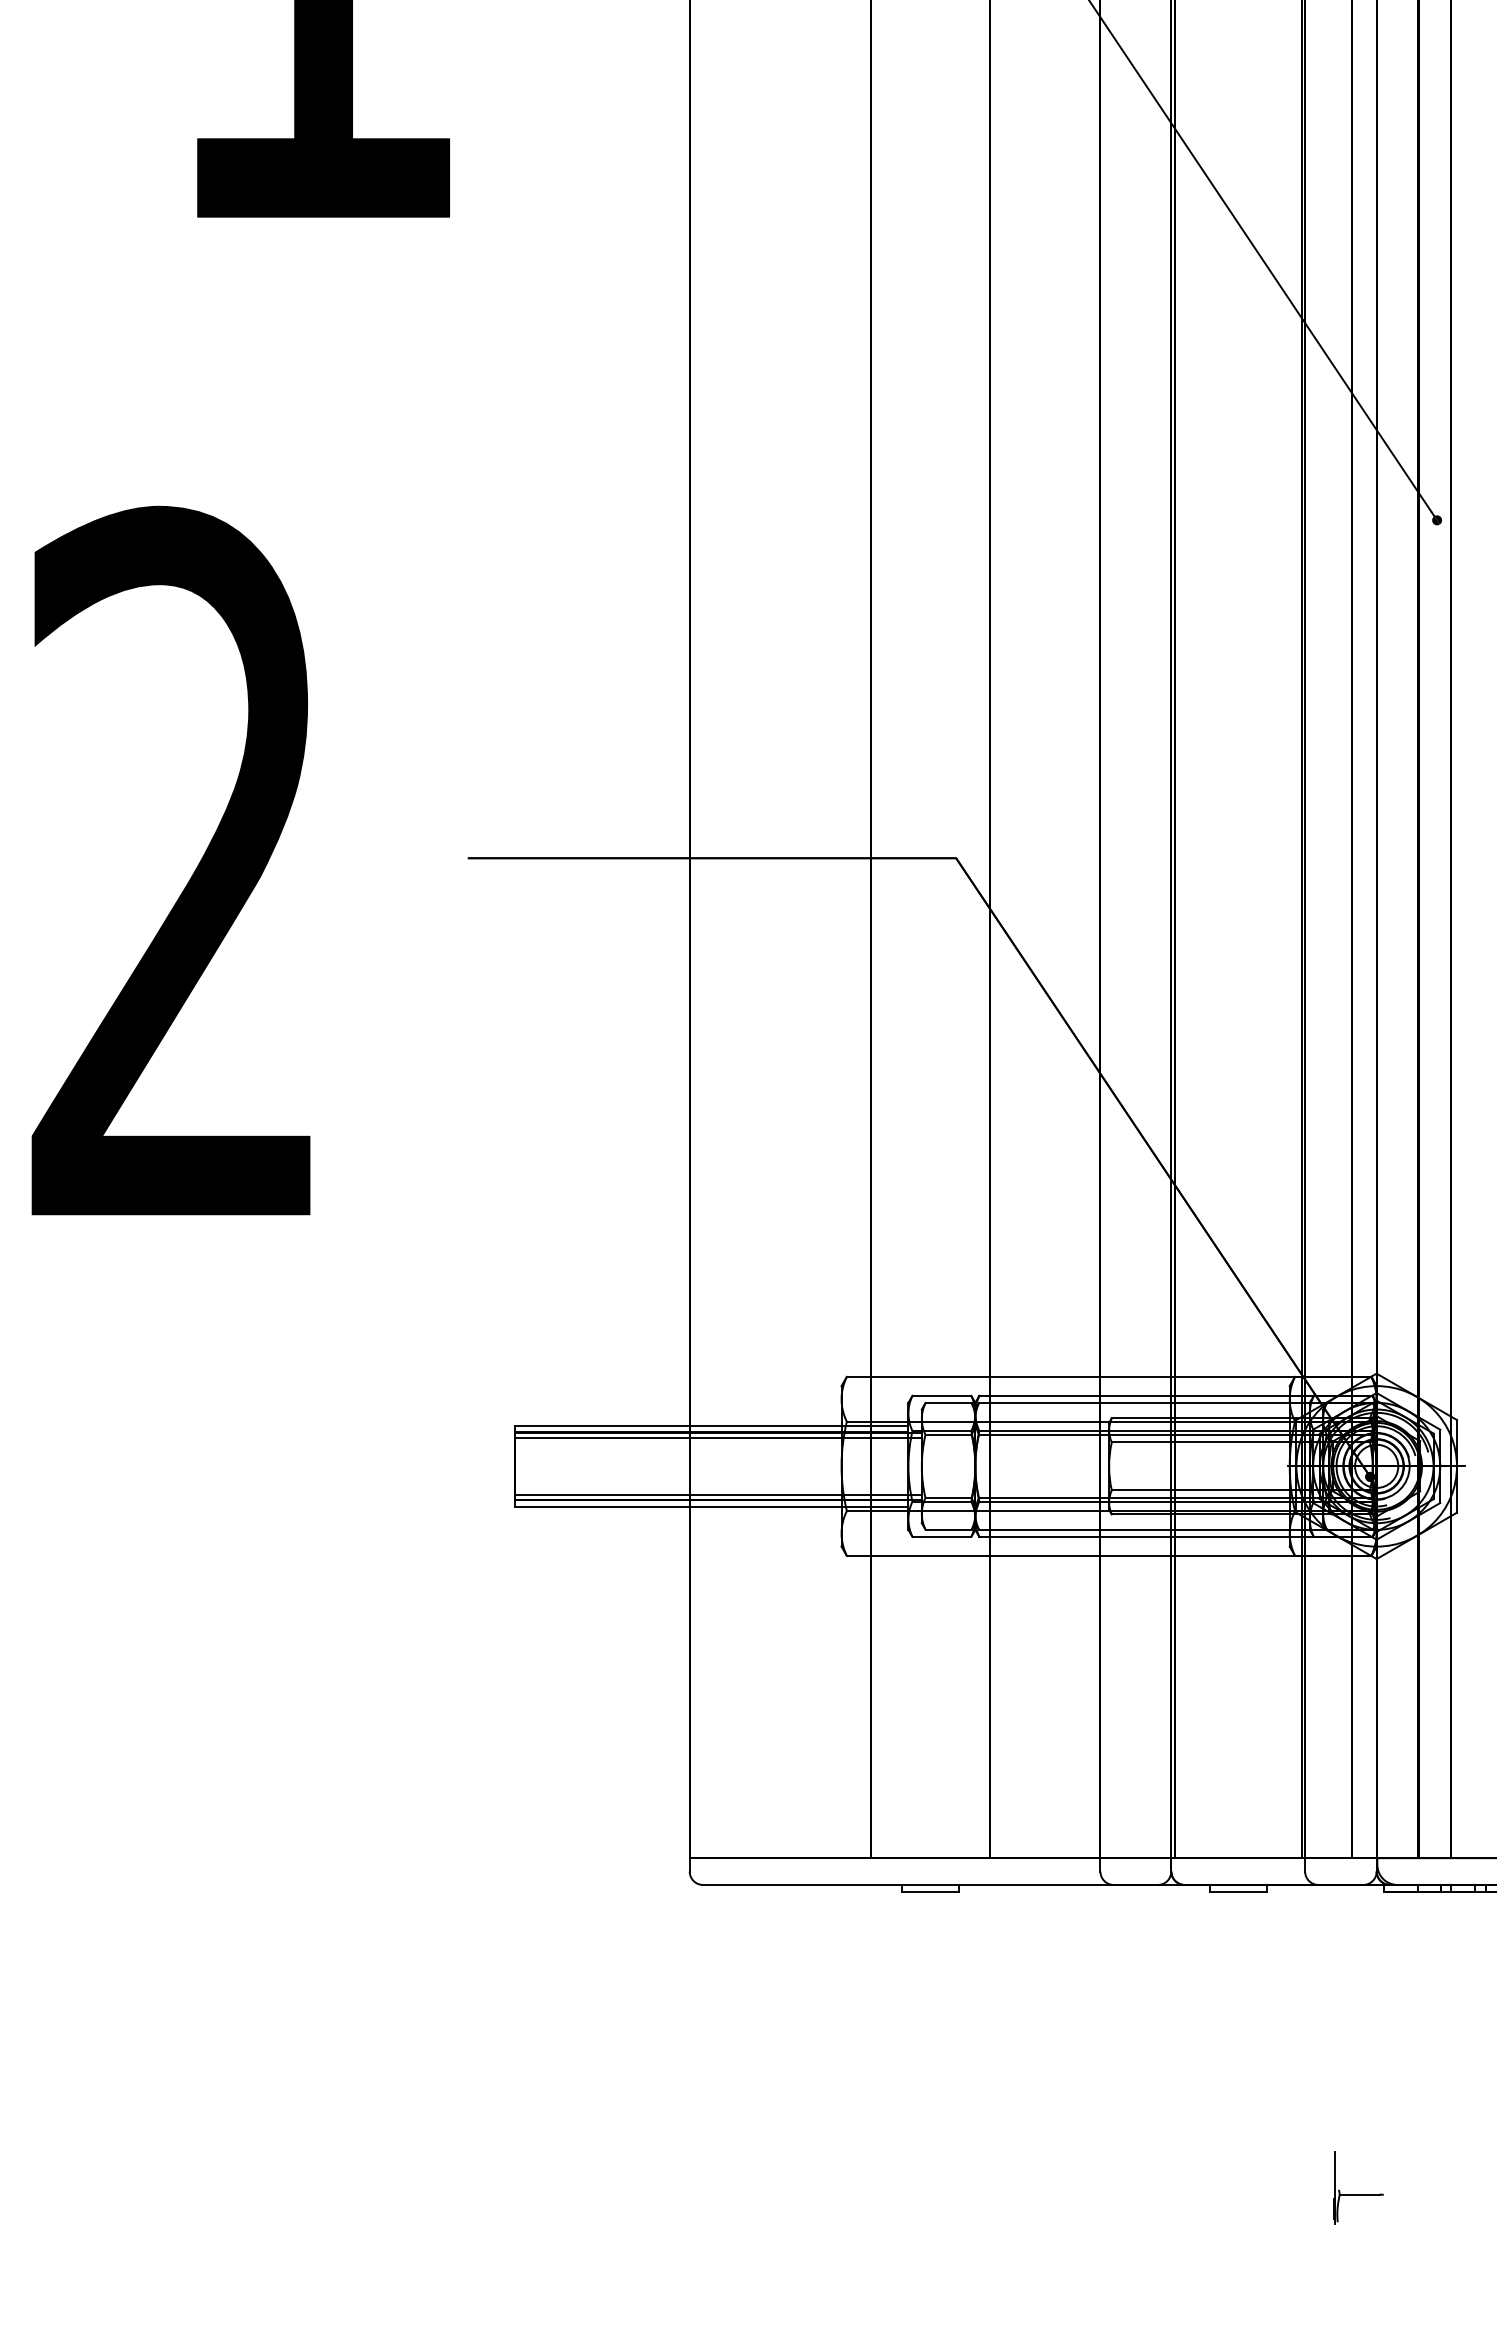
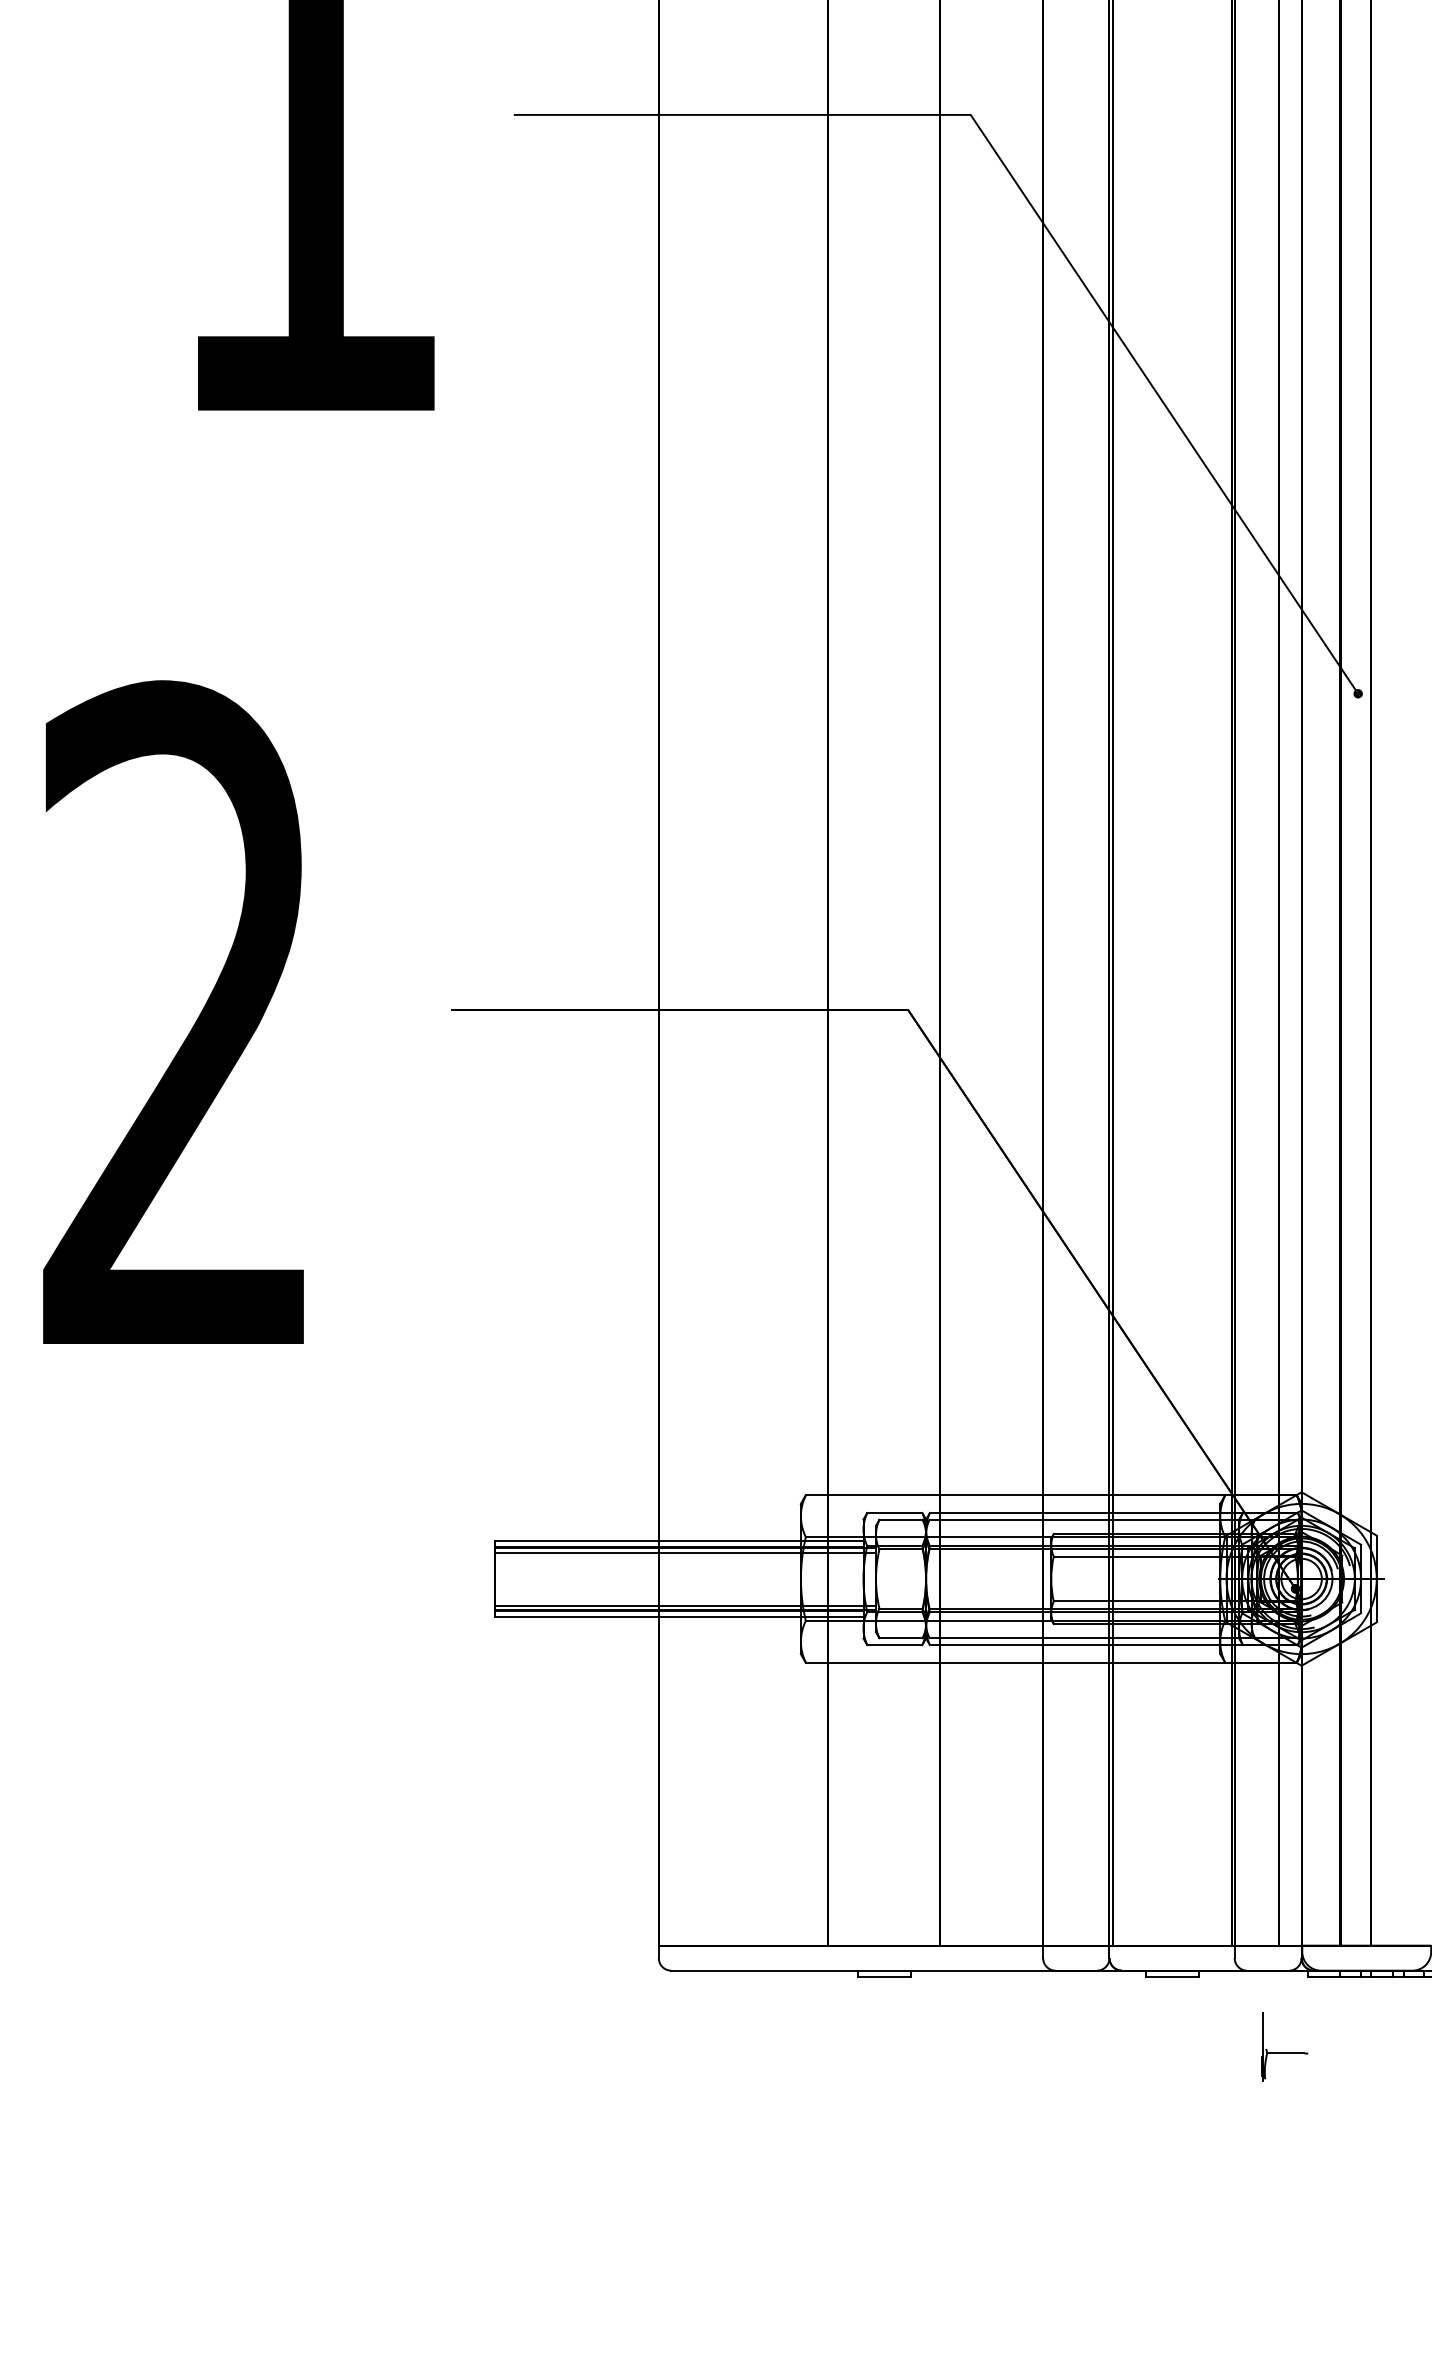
part: (1358, 2187) -> (1284, 2046), moved

